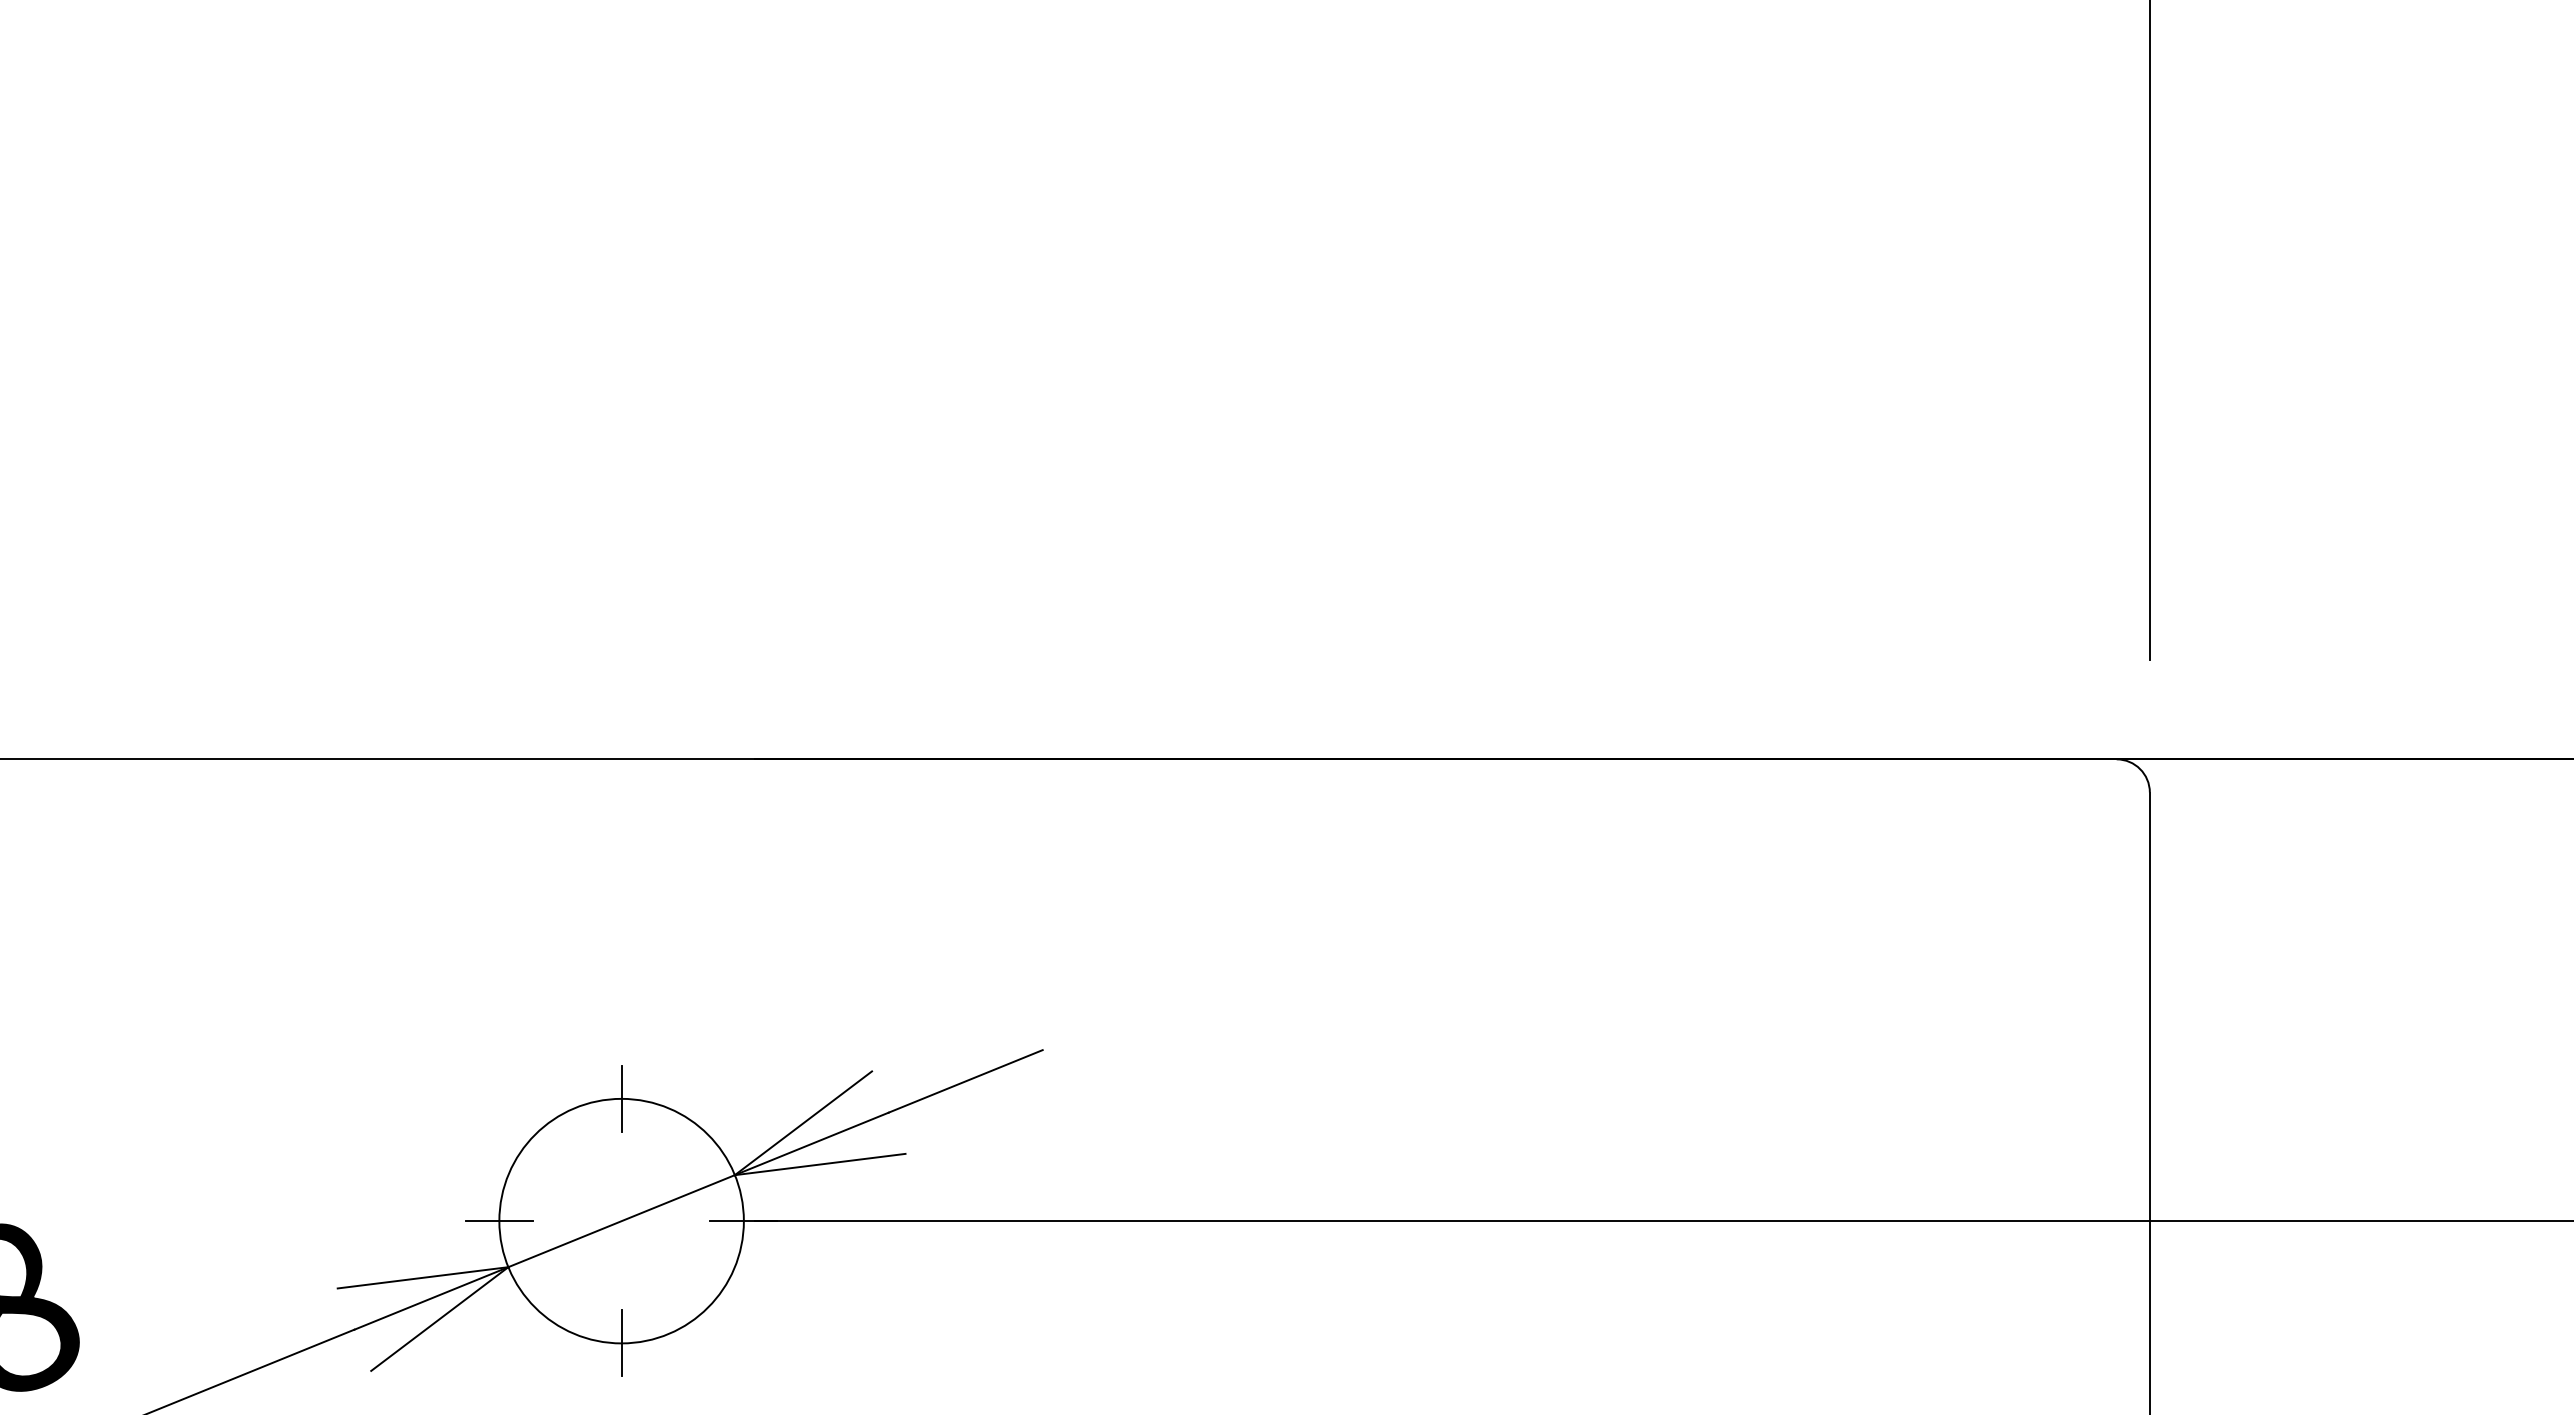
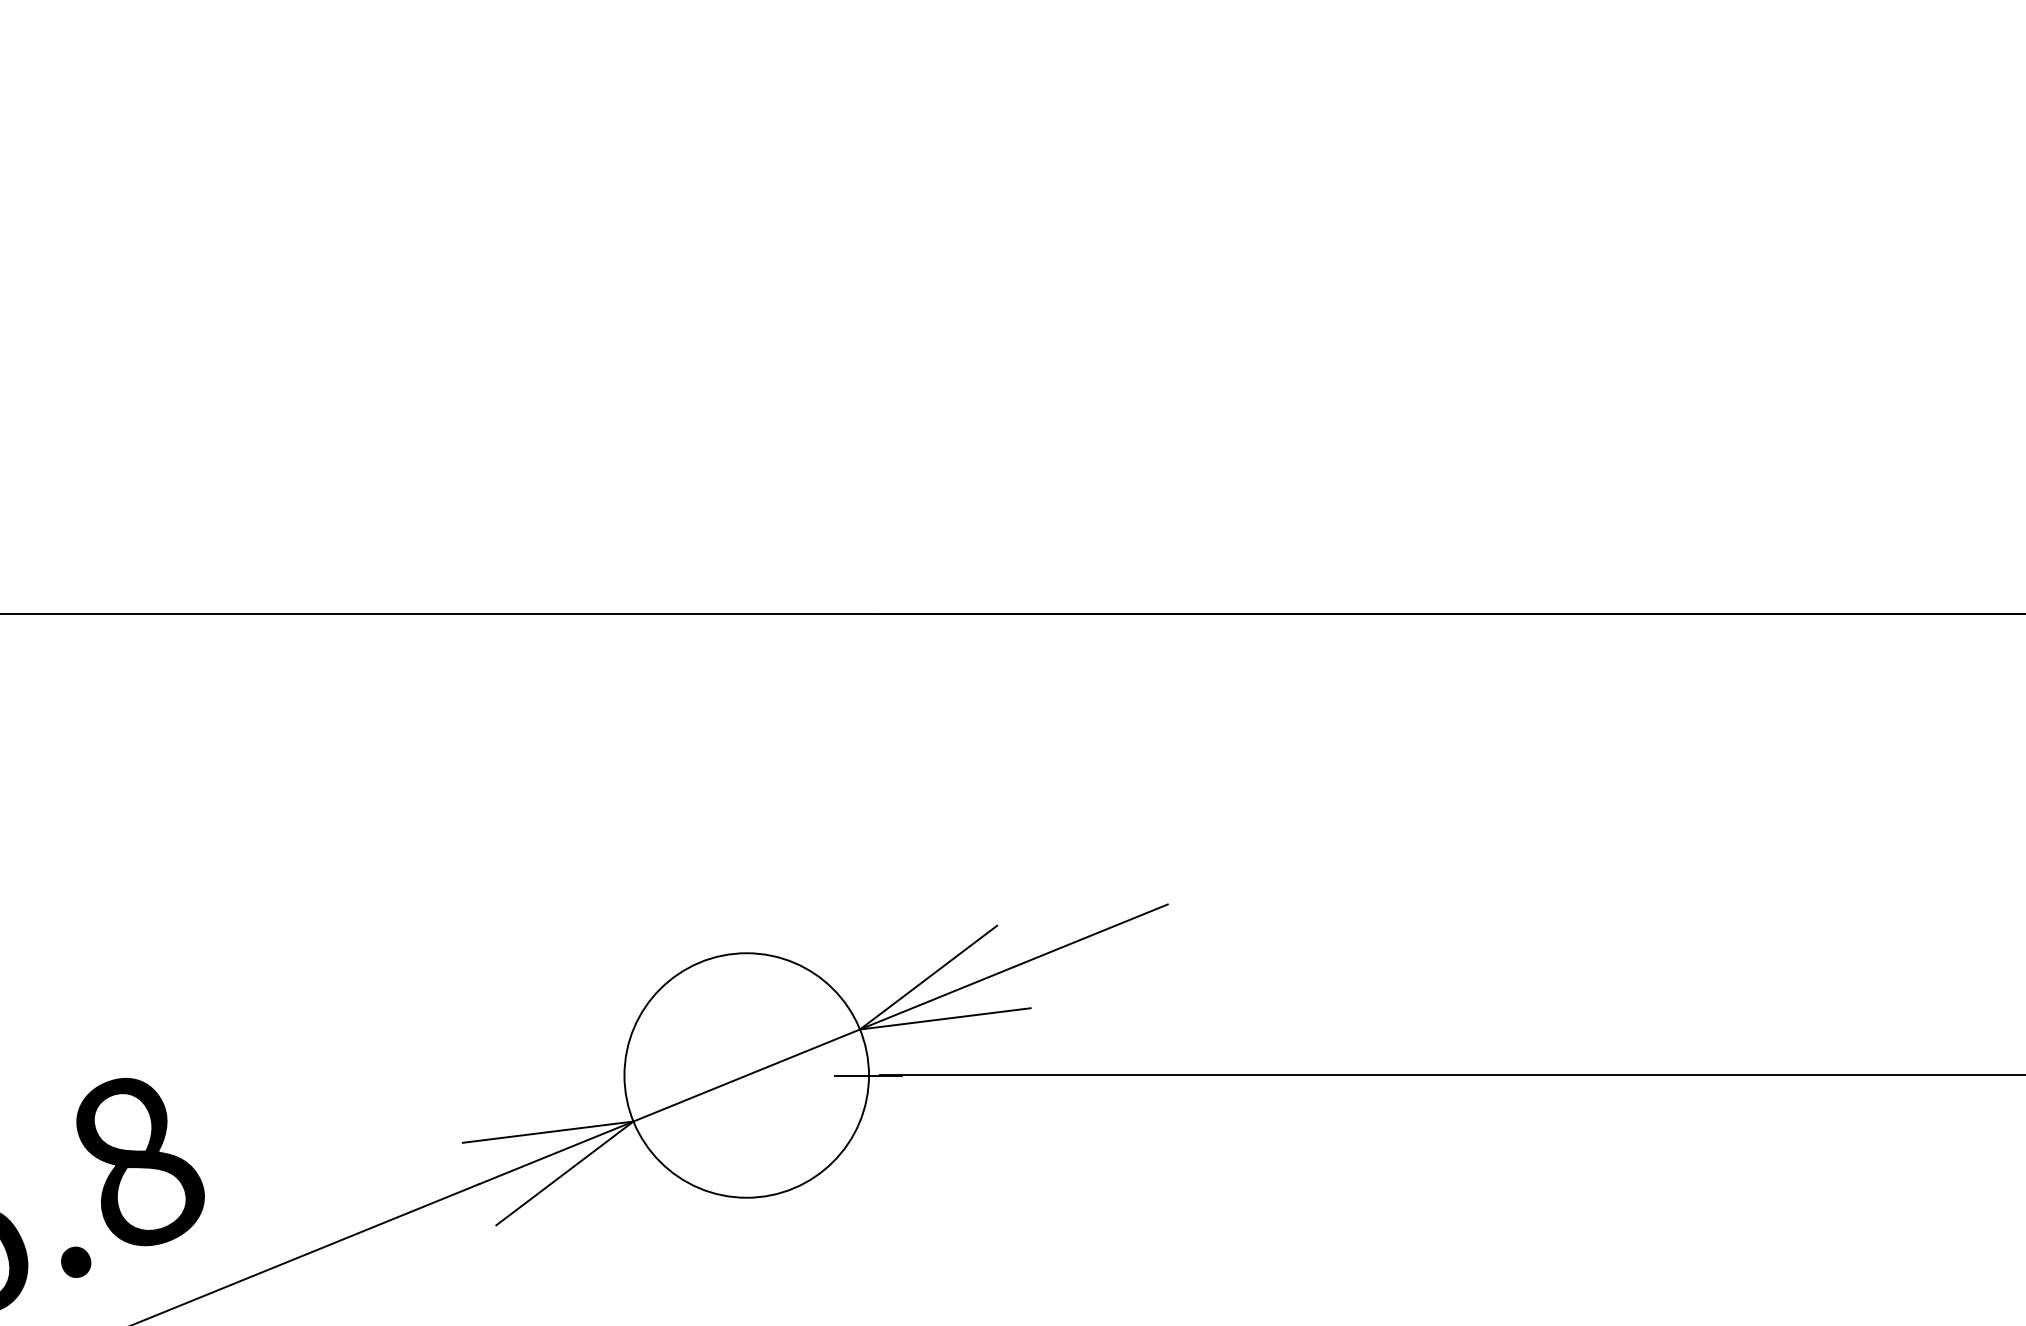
line: (621, 1098) -> (746, 952), removed
line: (499, 1221) -> (624, 1075), removed
line: (621, 1342) -> (746, 1196), removed

